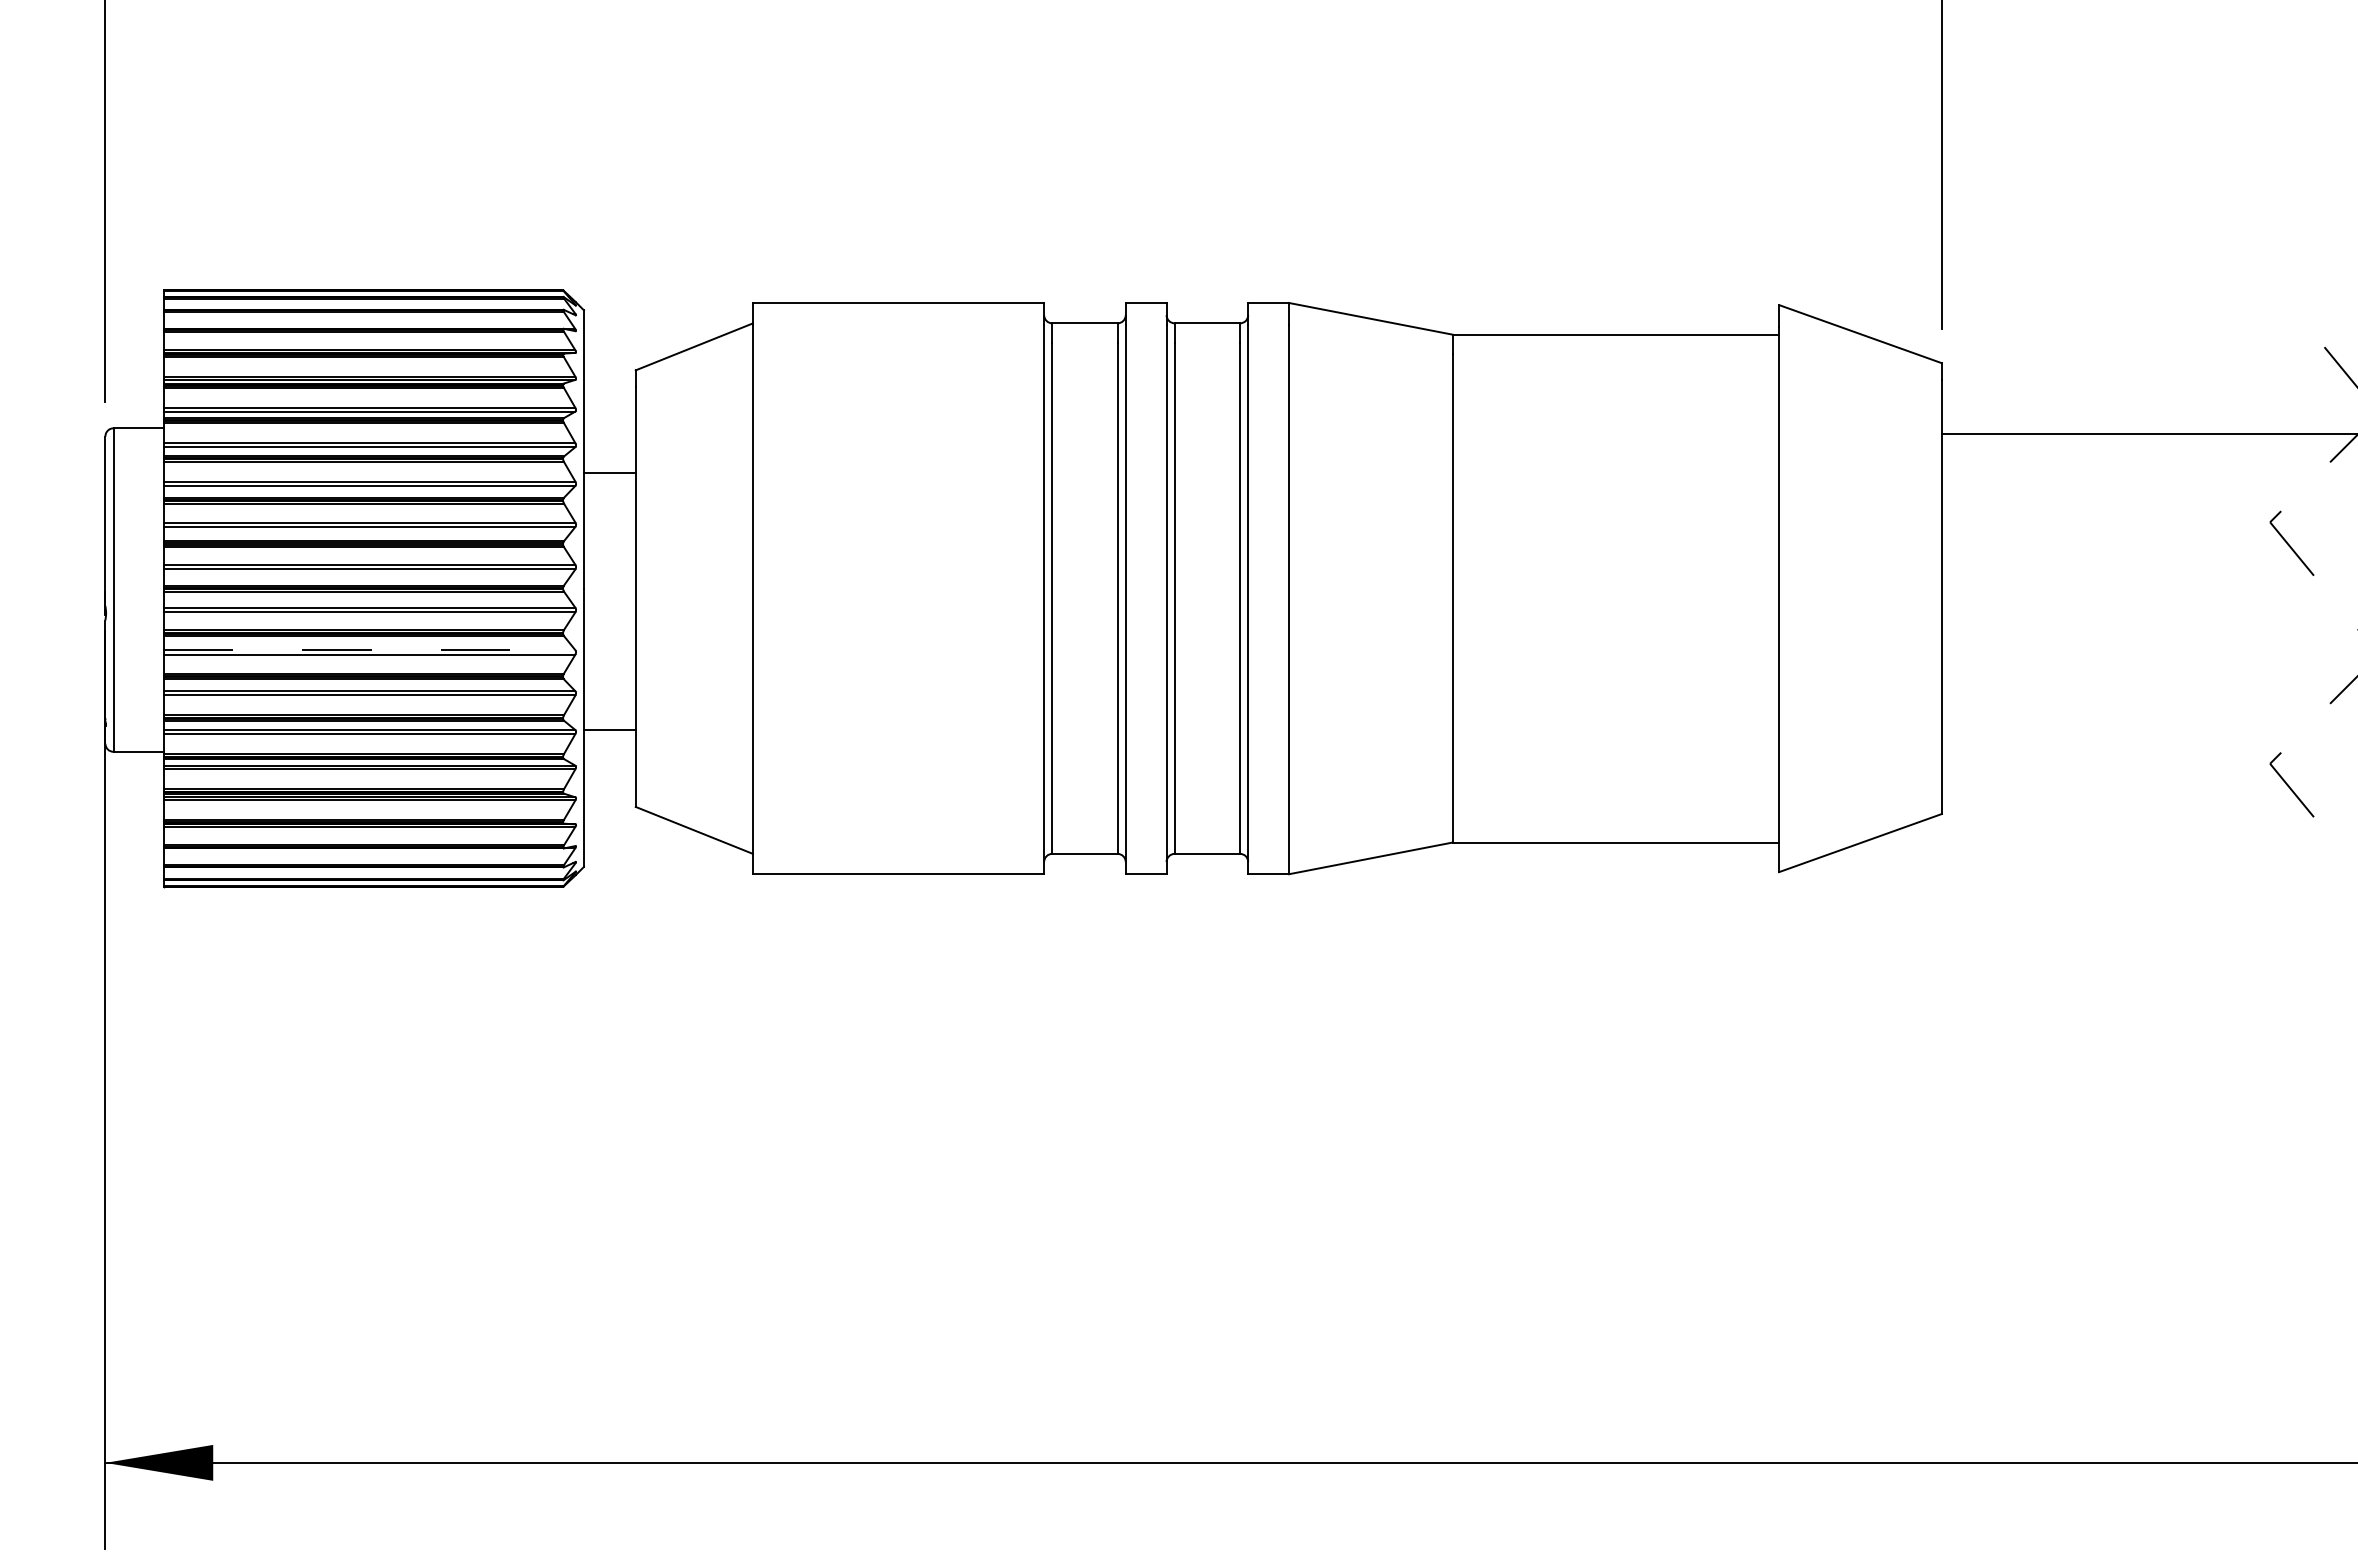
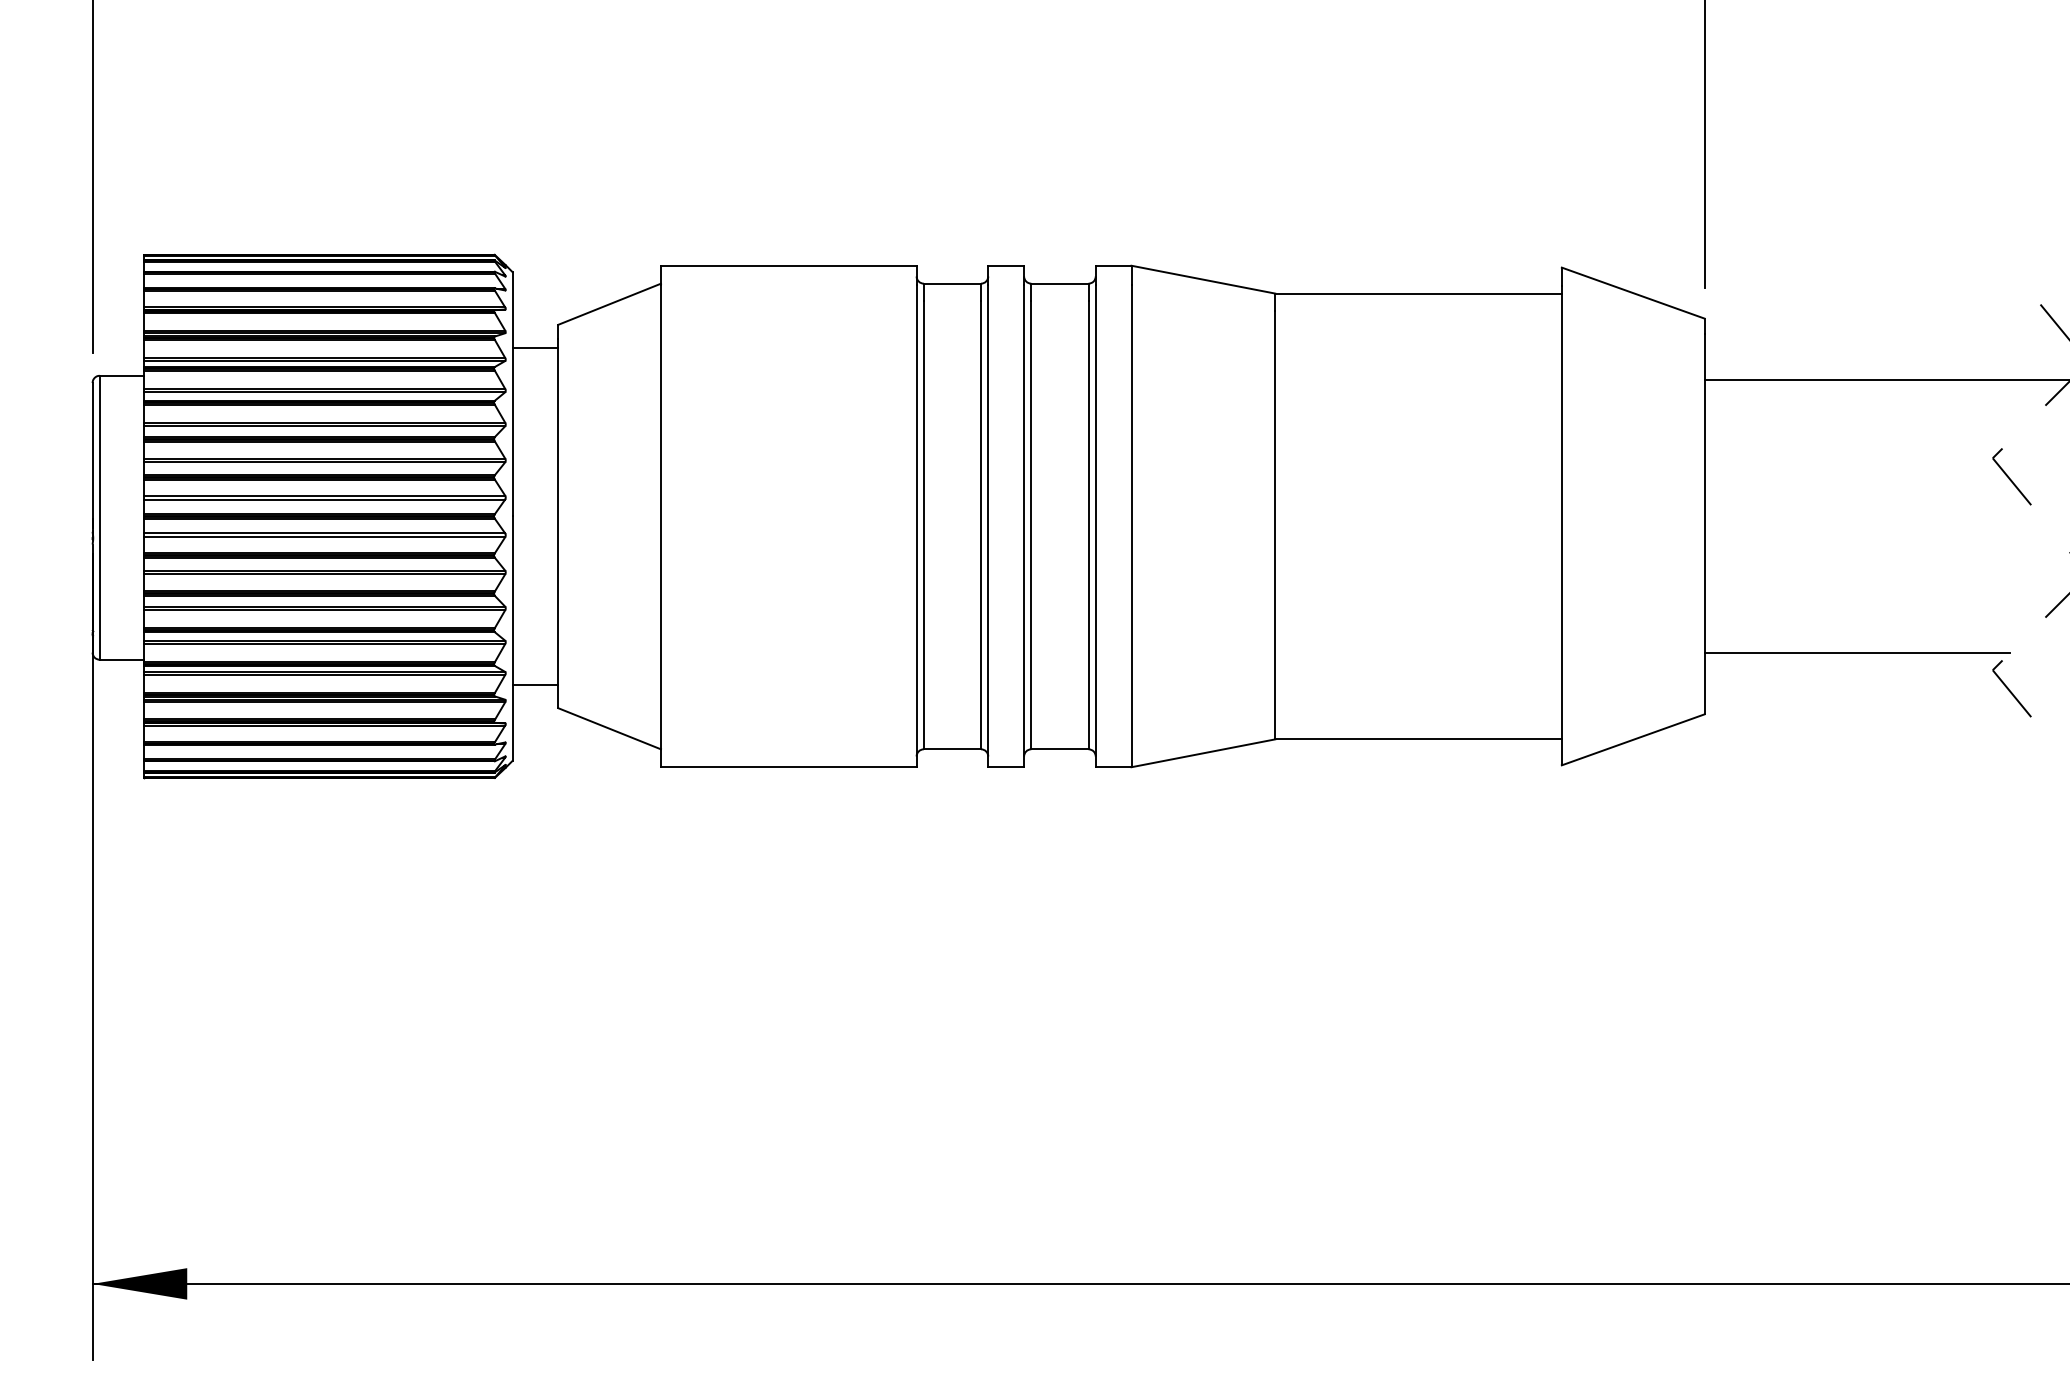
line: (609, 472) -> (535, 347), moved
line: (369, 650) -> (324, 570), dashed -> solid
line: (609, 730) -> (535, 684), moved
line: (2115, 743) -> (1857, 652), added

